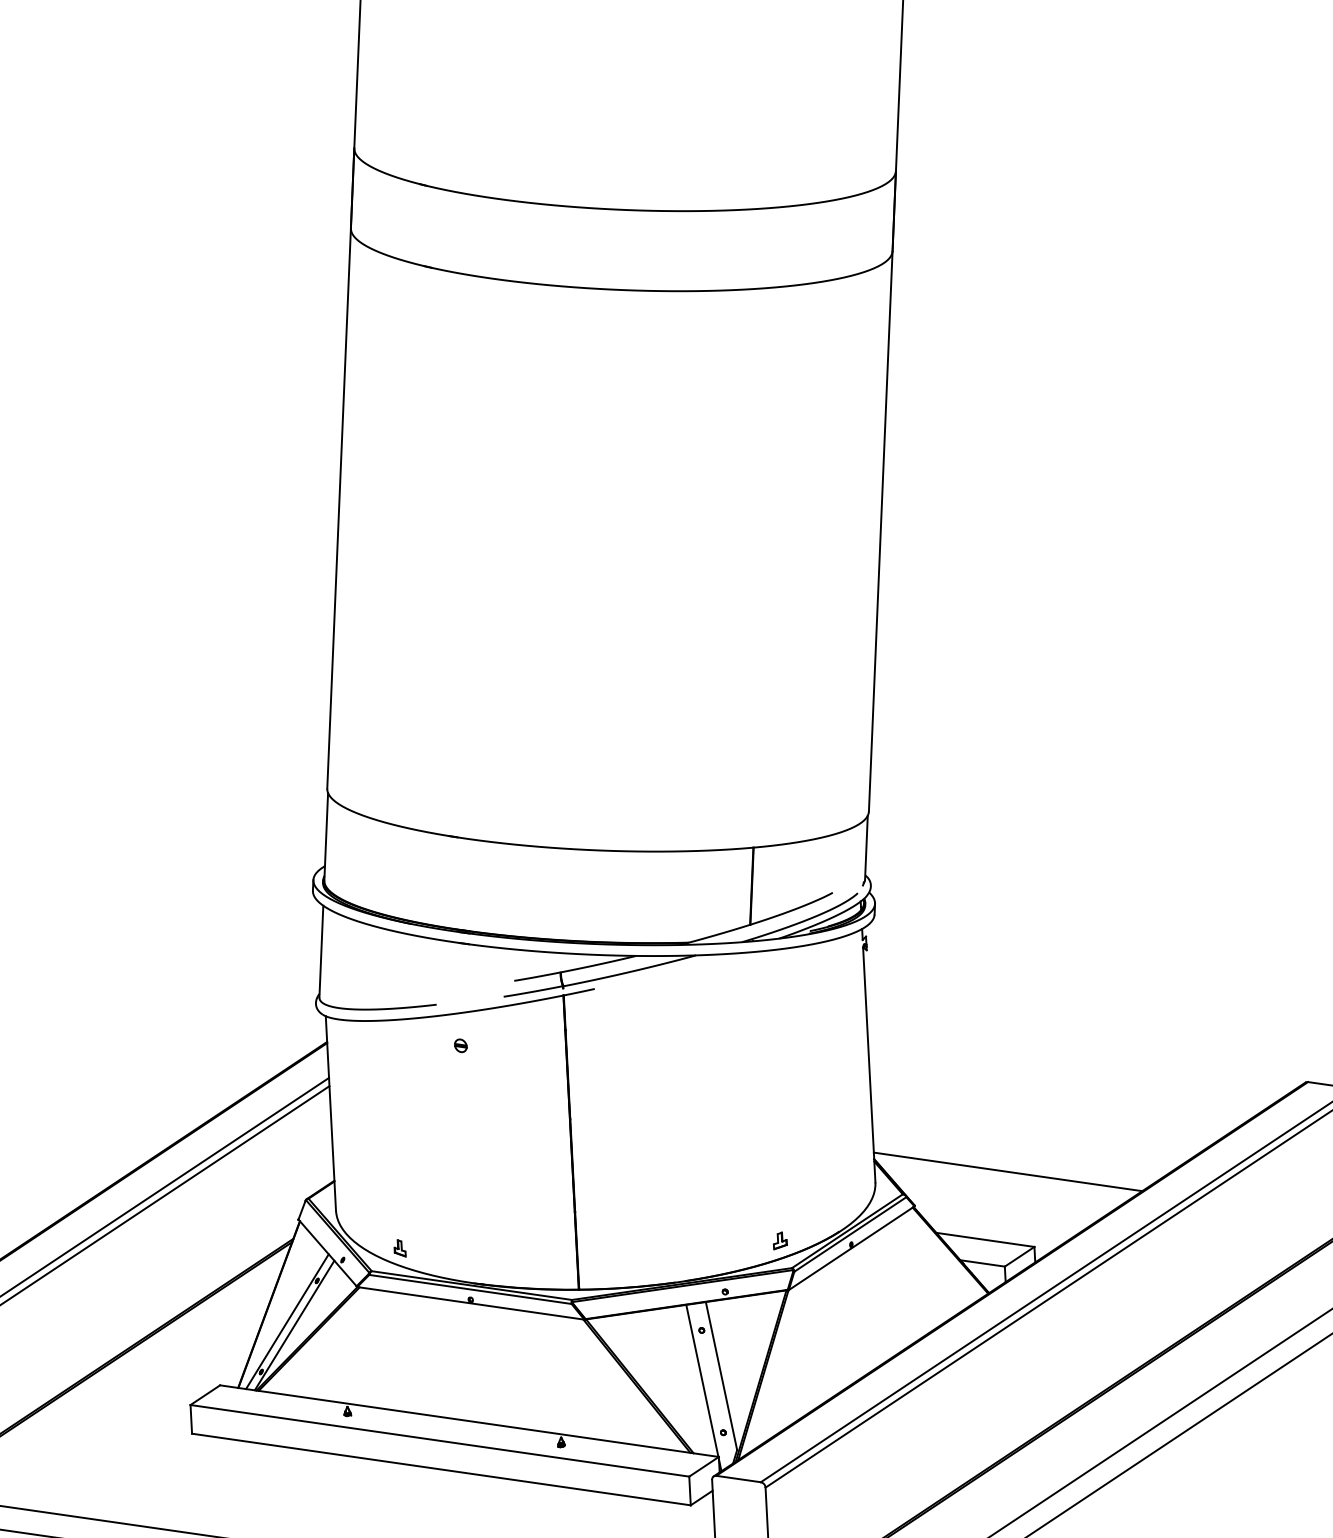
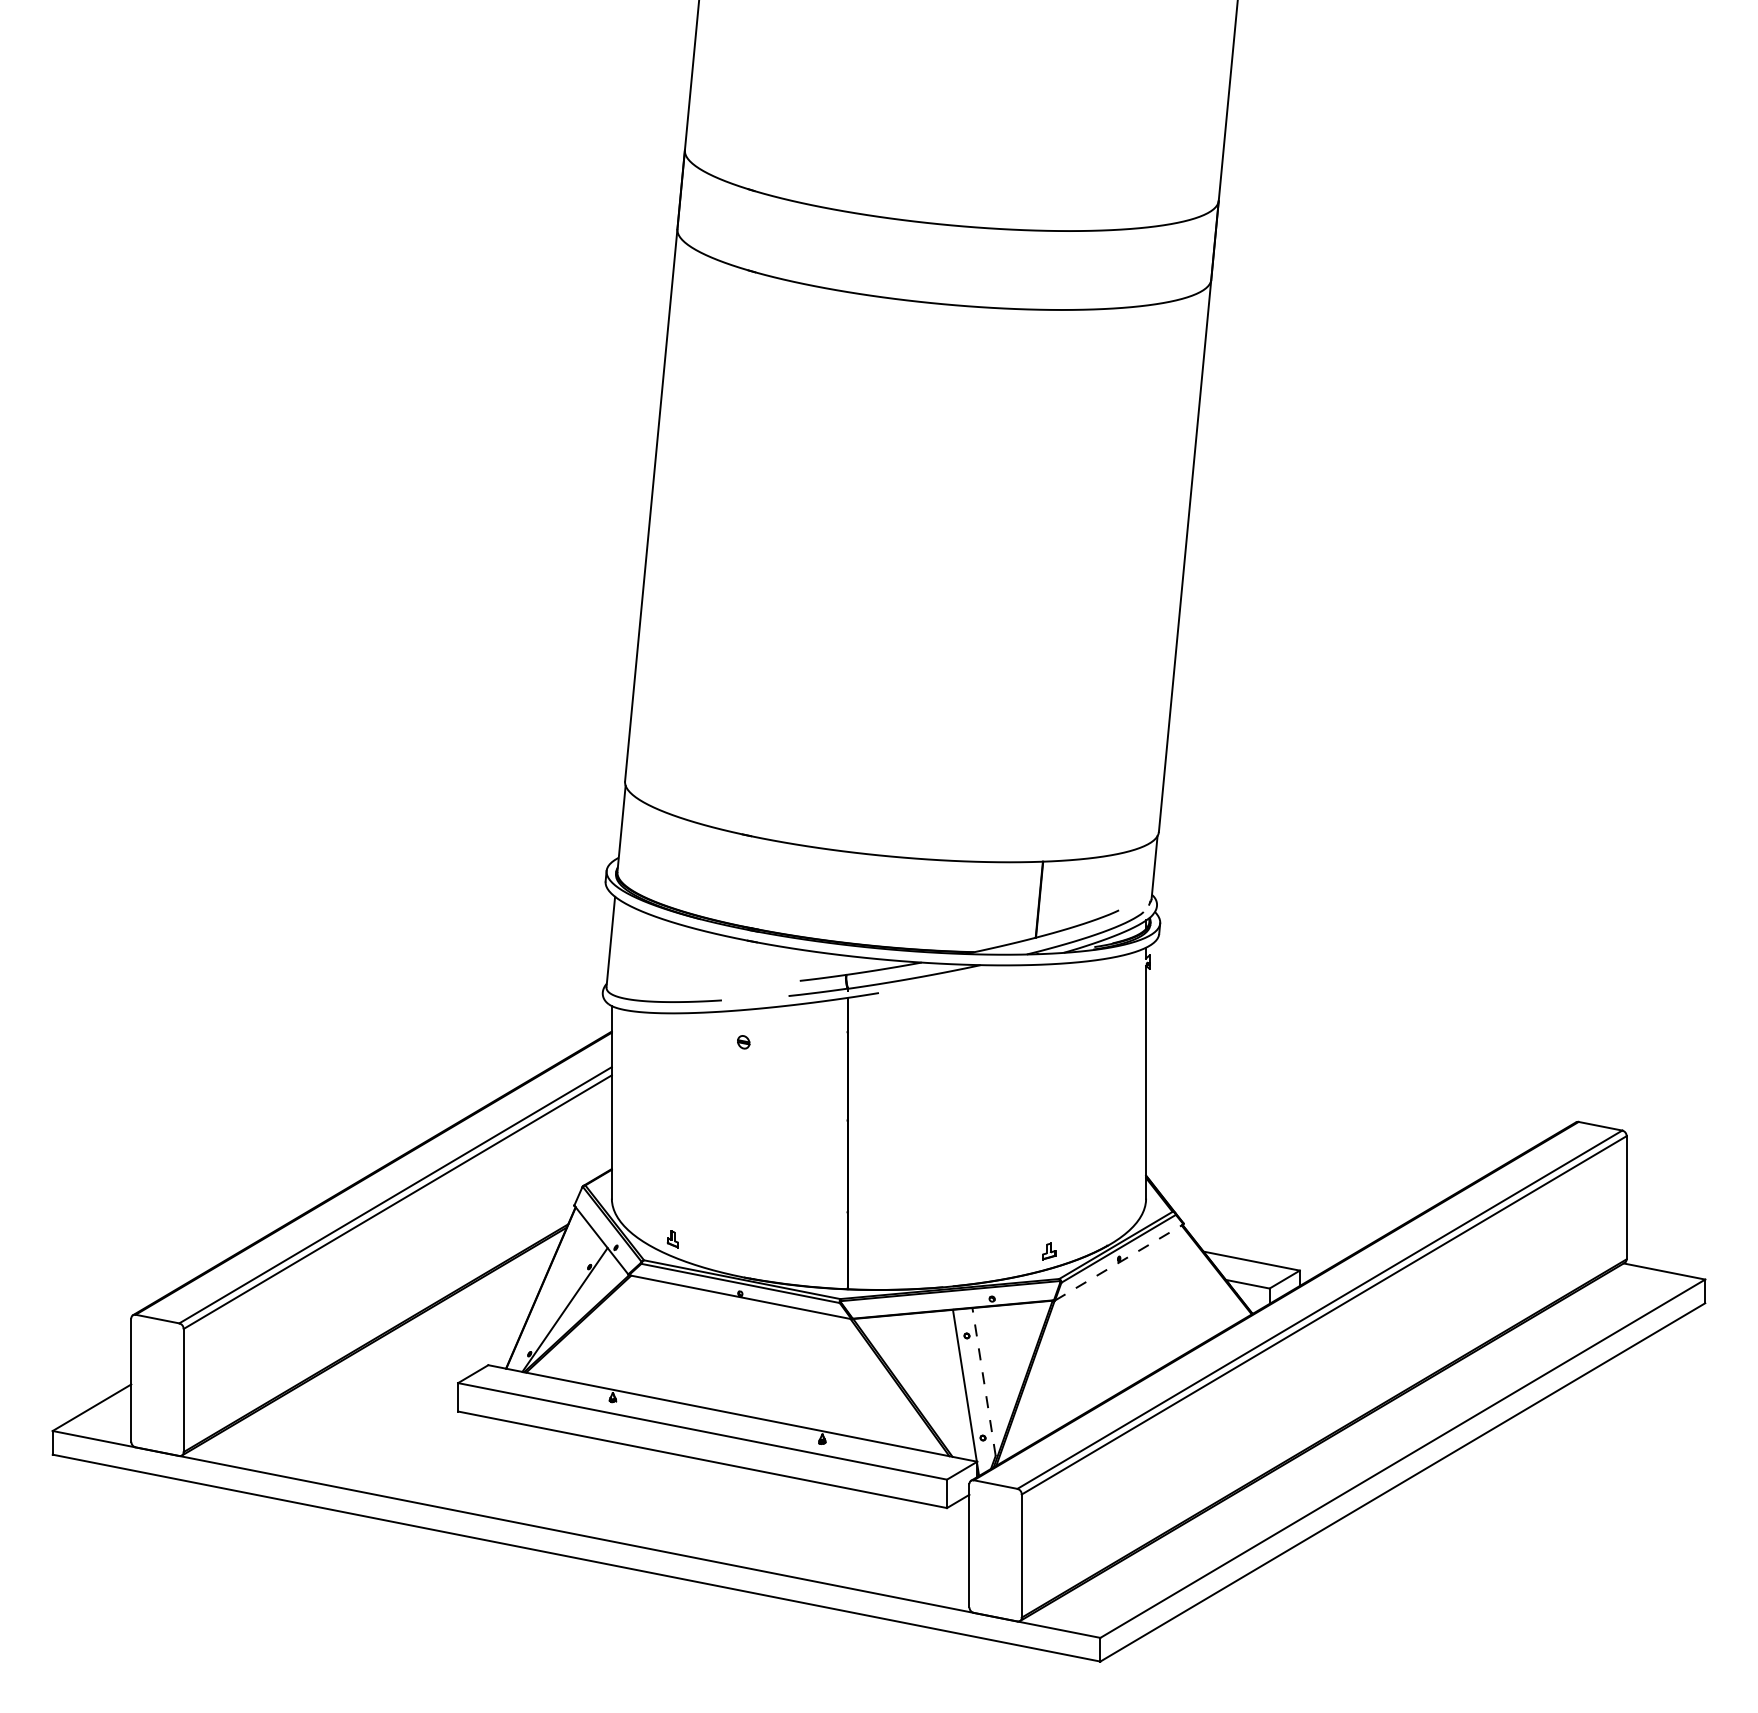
line: (1007, 1172) -> (1277, 1195), removed
line: (851, 1248) -> (1119, 1262), solid -> dashed
line: (286, 1321) -> (557, 1305), removed
line: (721, 1376) -> (984, 1382), solid -> dashed

